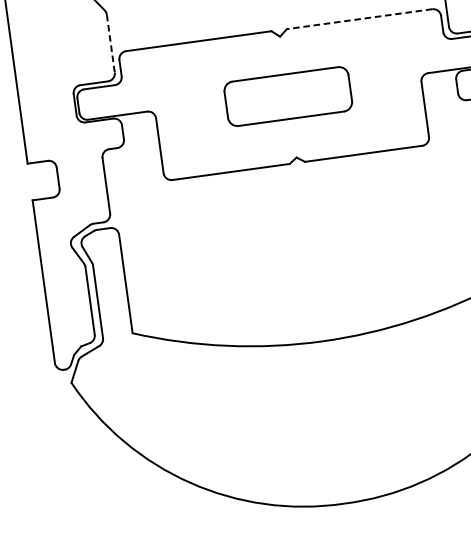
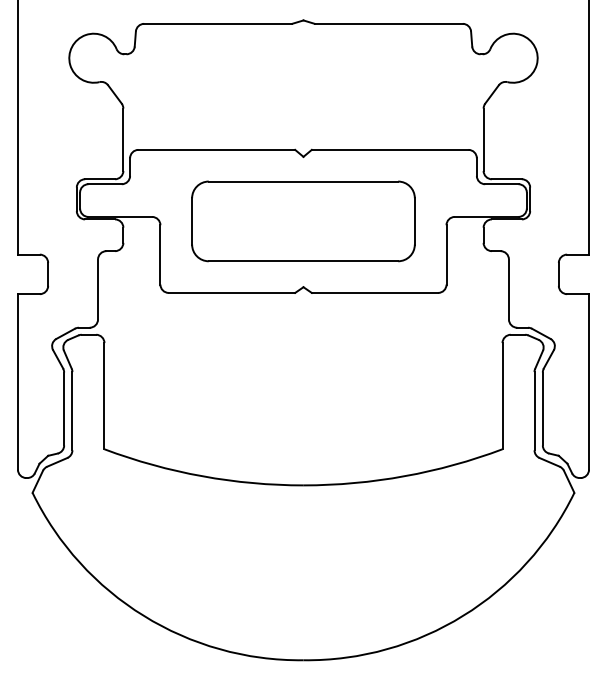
line: (358, 18) -> (389, 149), dashed -> solid
line: (111, 44) -> (123, 140), dashed -> solid
part: (288, 96) -> (303, 221), size x1.67

